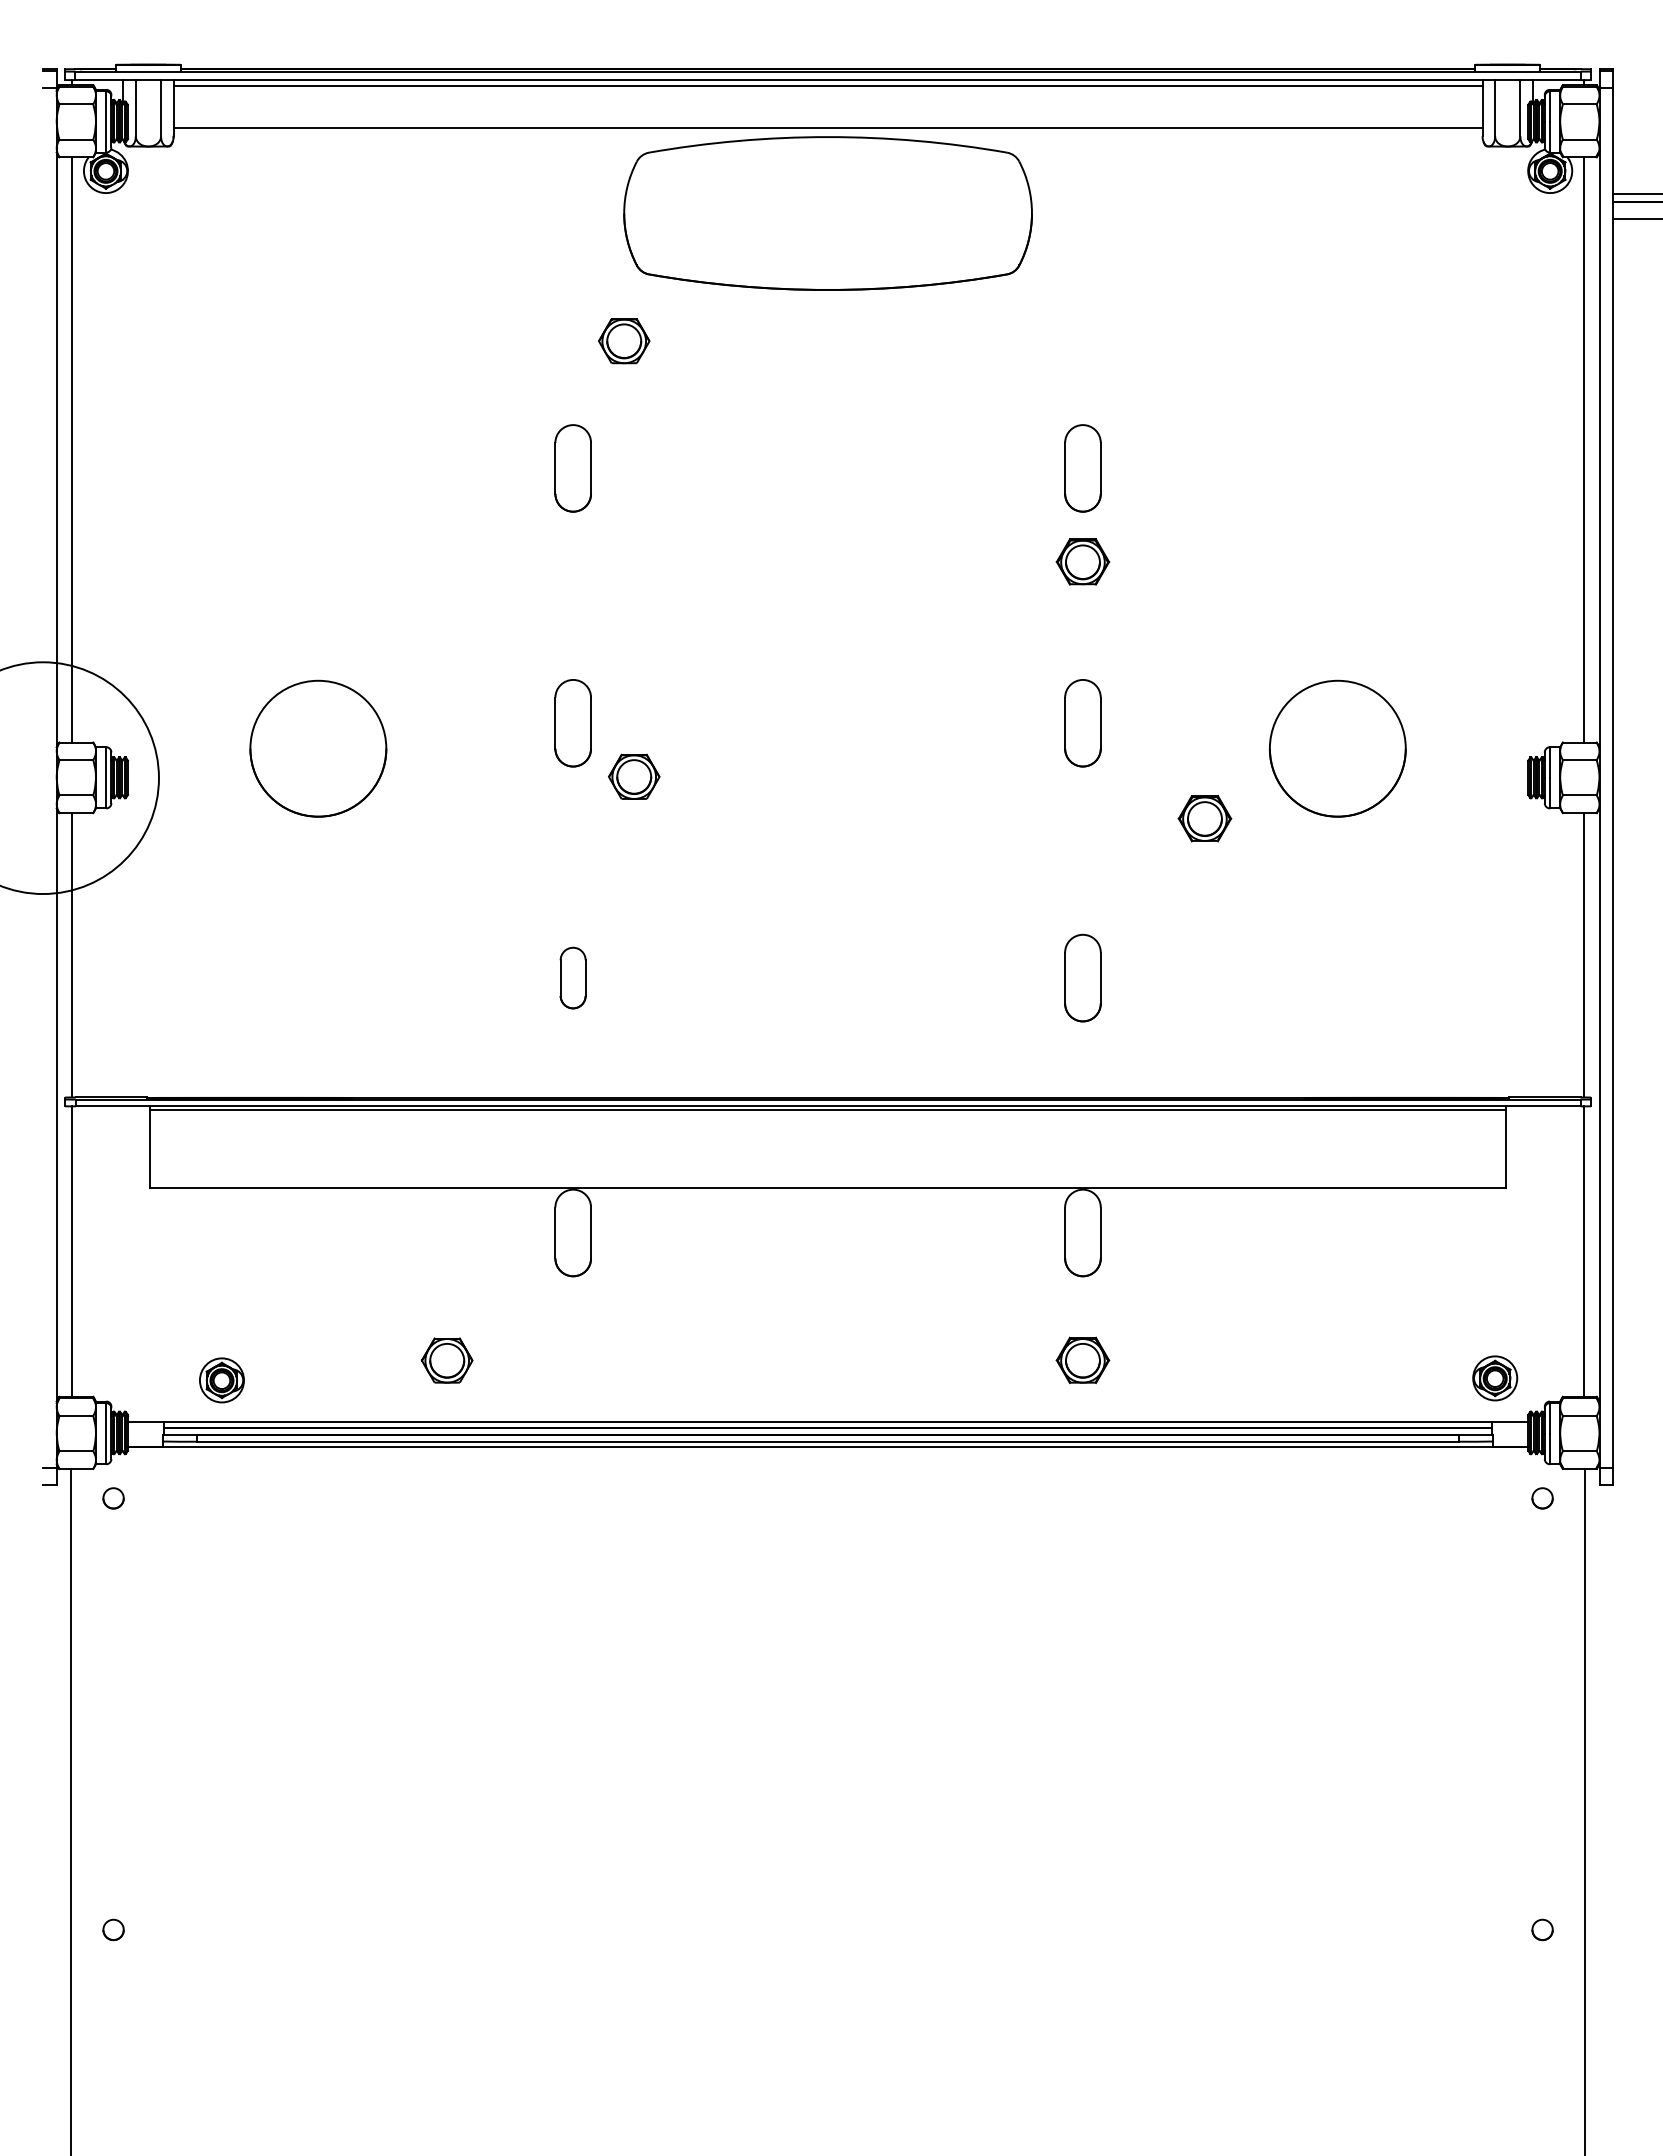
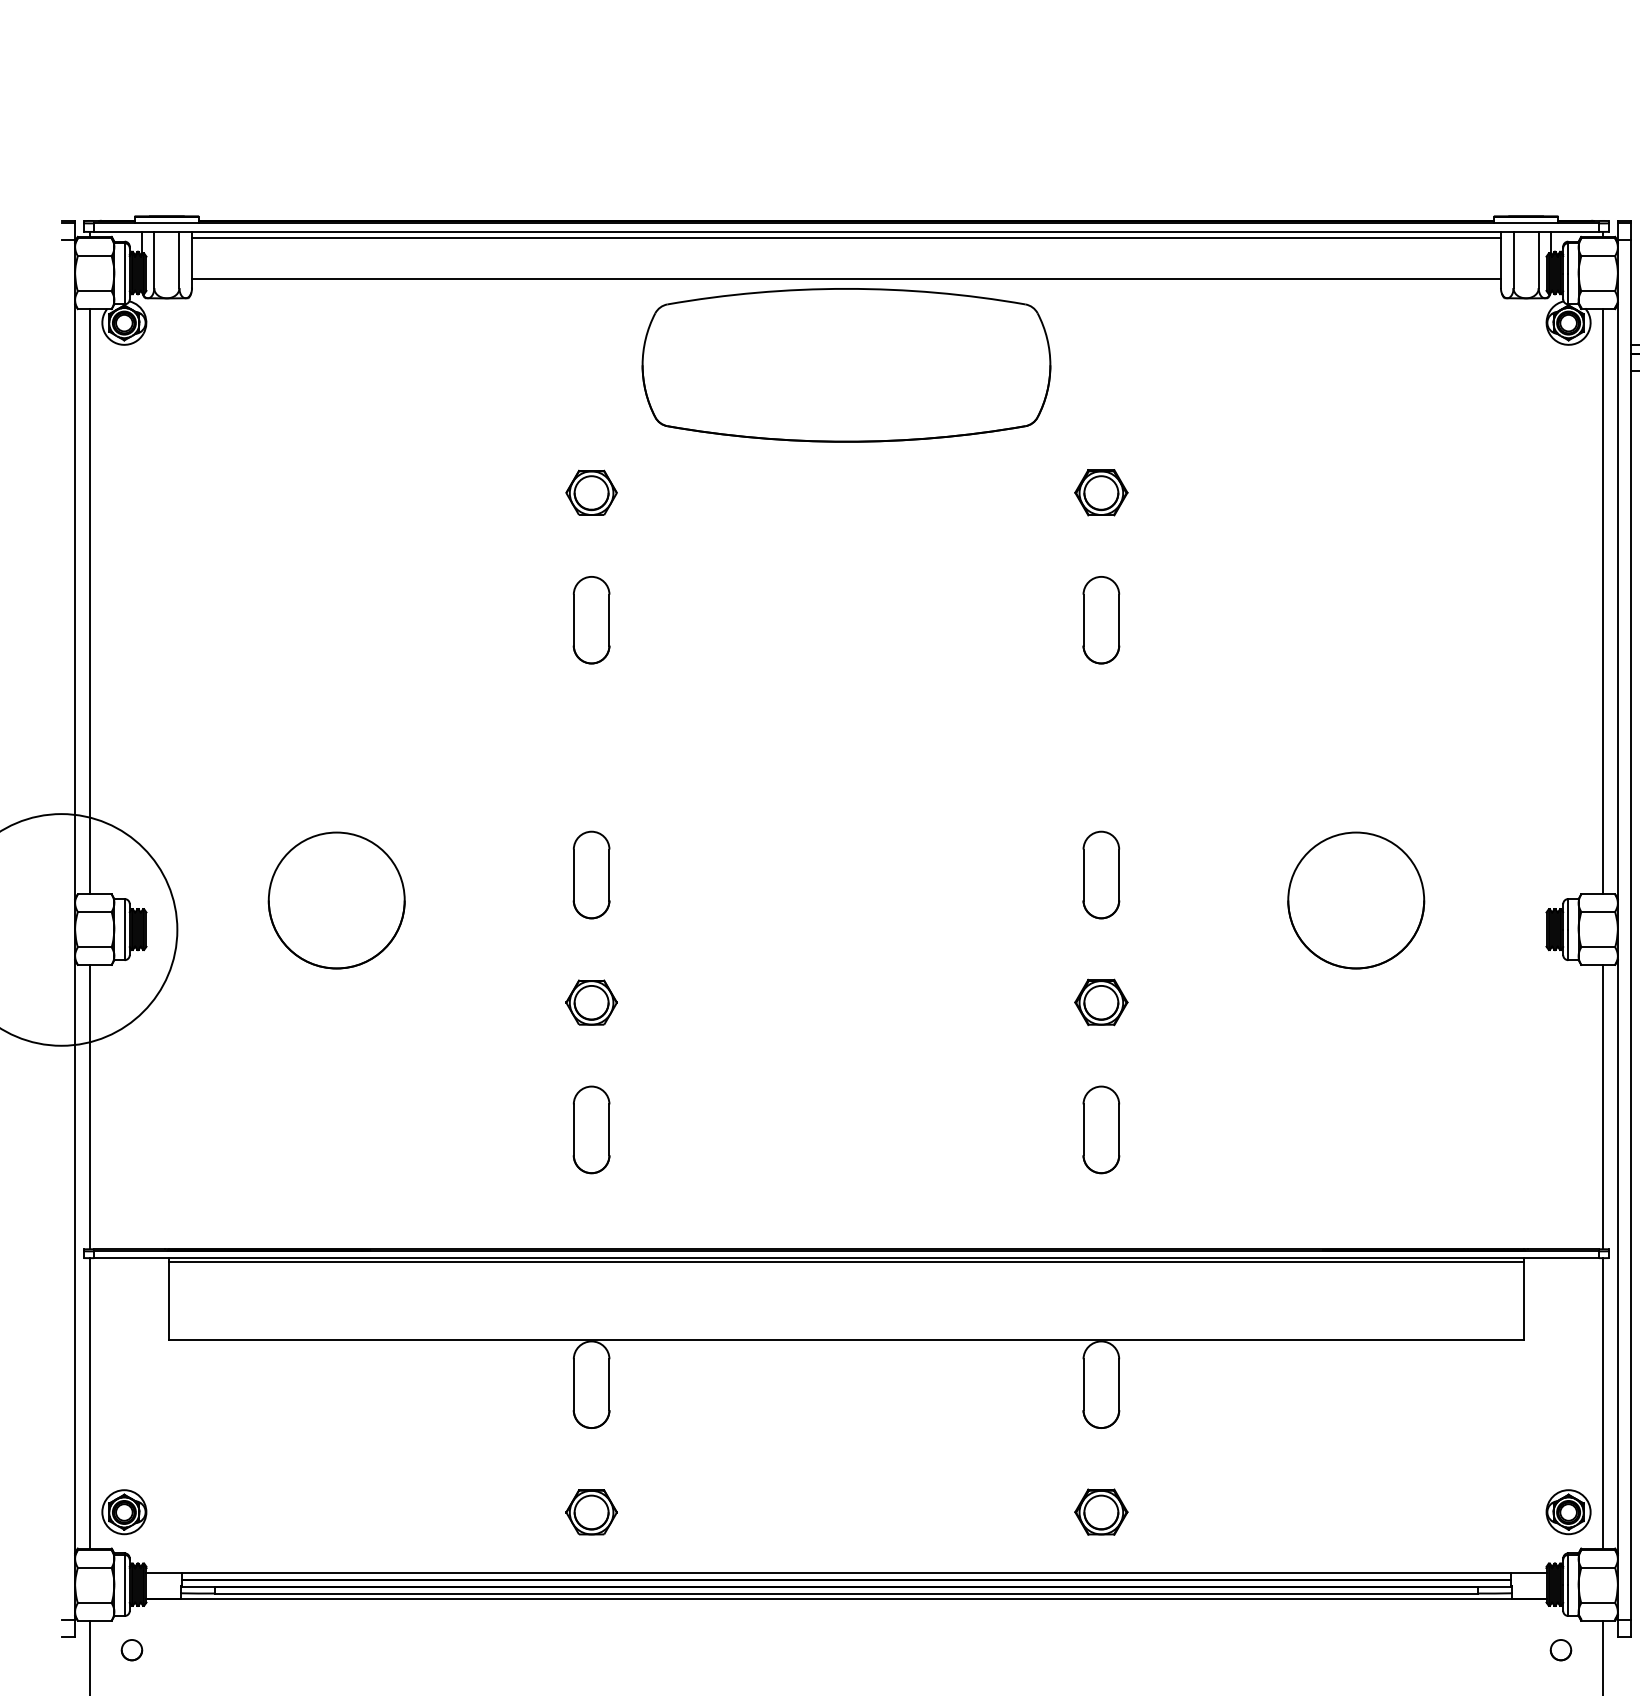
part: (624, 341) -> (591, 493), moved
part: (1082, 561) -> (1100, 492), moved
part: (634, 776) -> (591, 1002), moved
part: (1204, 818) -> (1100, 1002), moved
part: (572, 977) -> (590, 1129), size x1.43
part: (447, 1360) -> (591, 1512), moved
part: (1495, 1378) -> (1568, 1512), moved
part: (221, 1380) -> (123, 1512), moved

